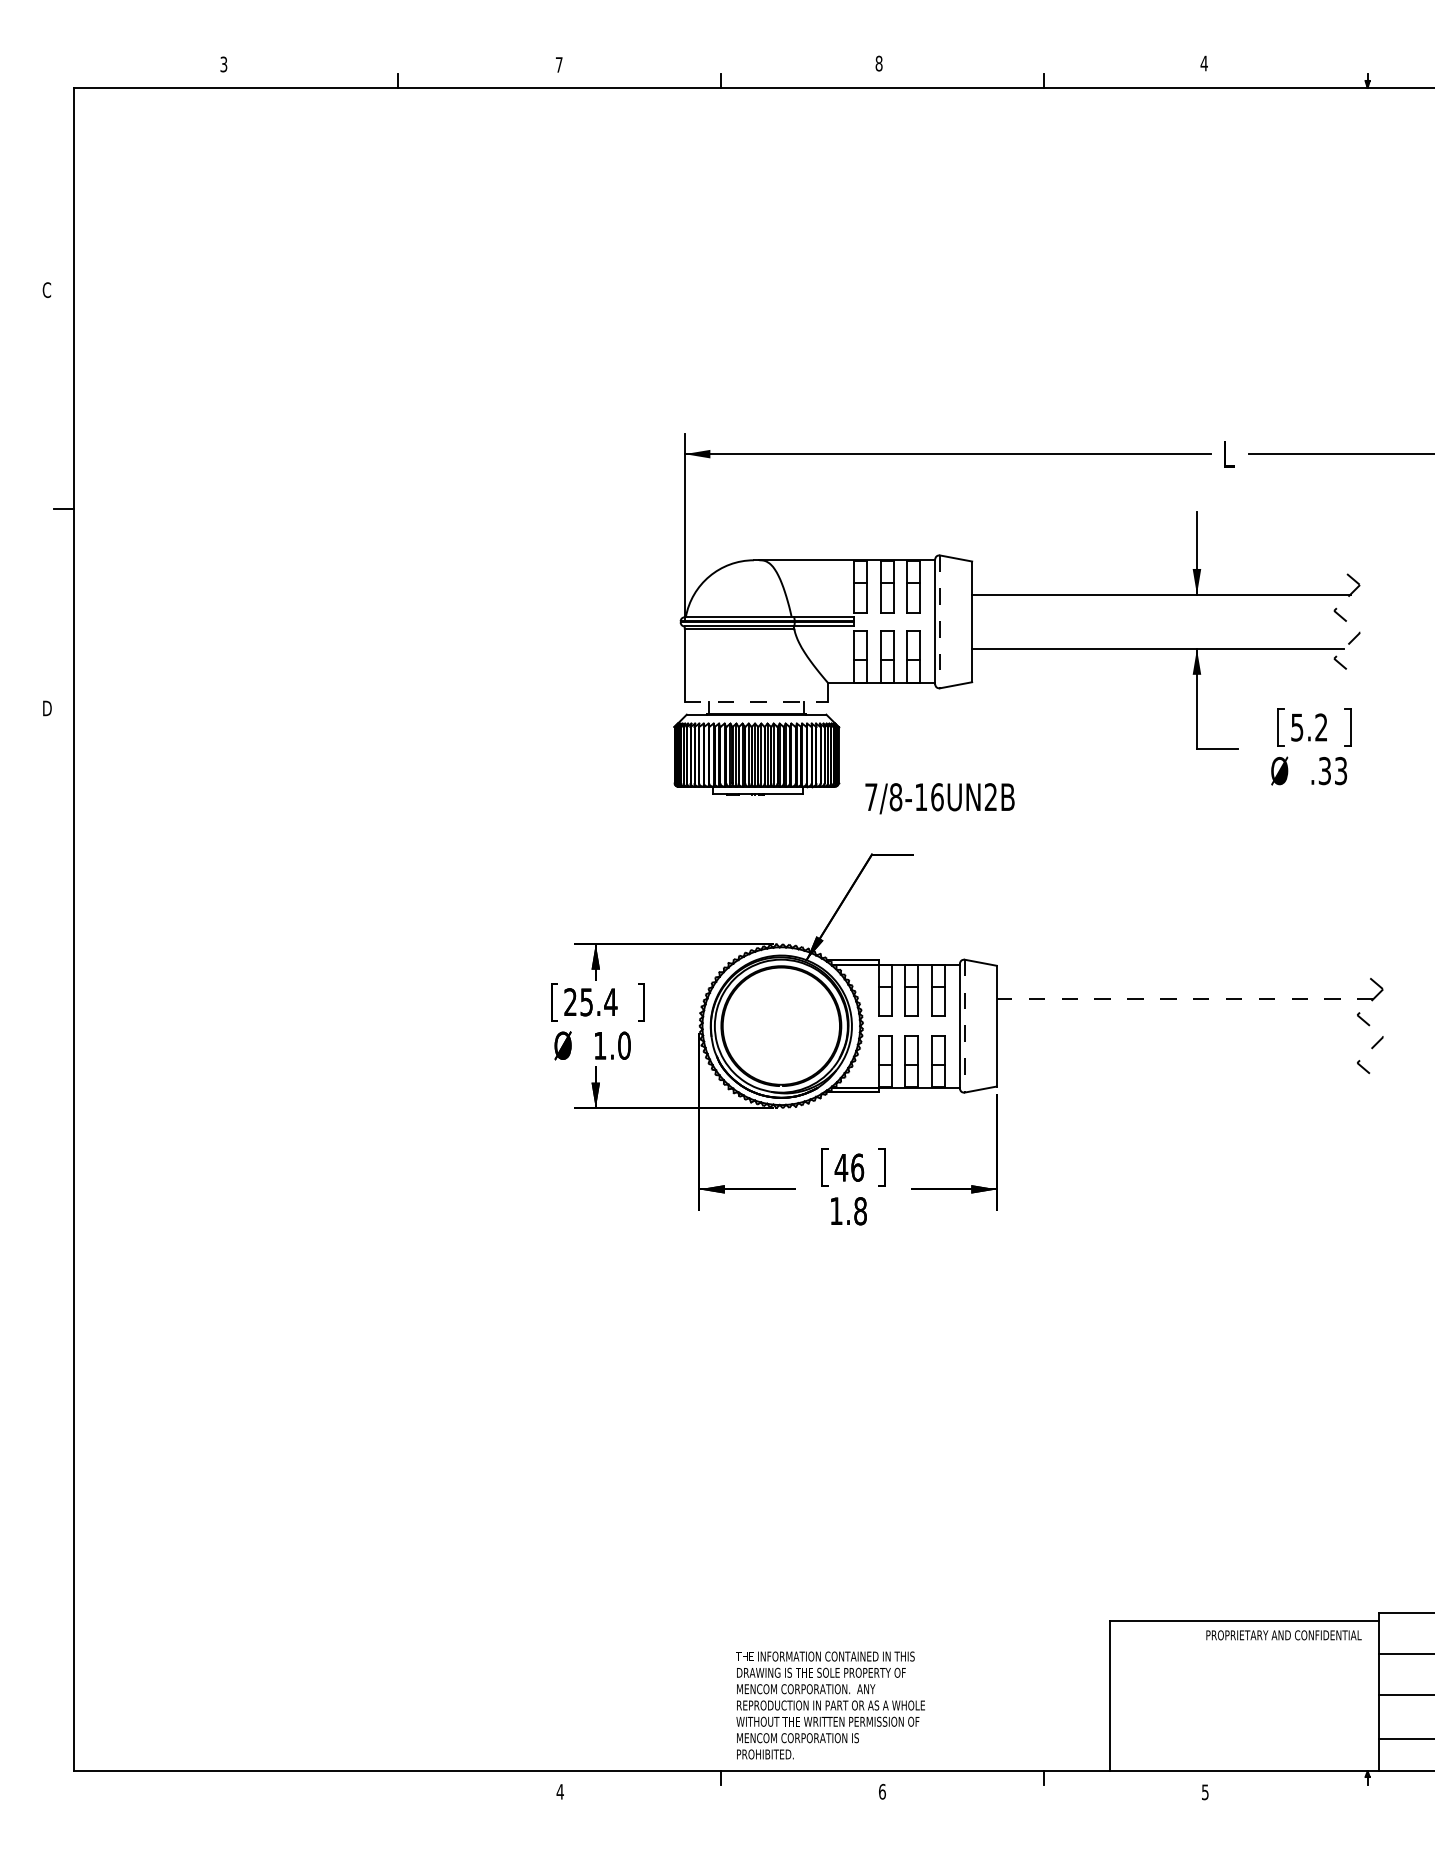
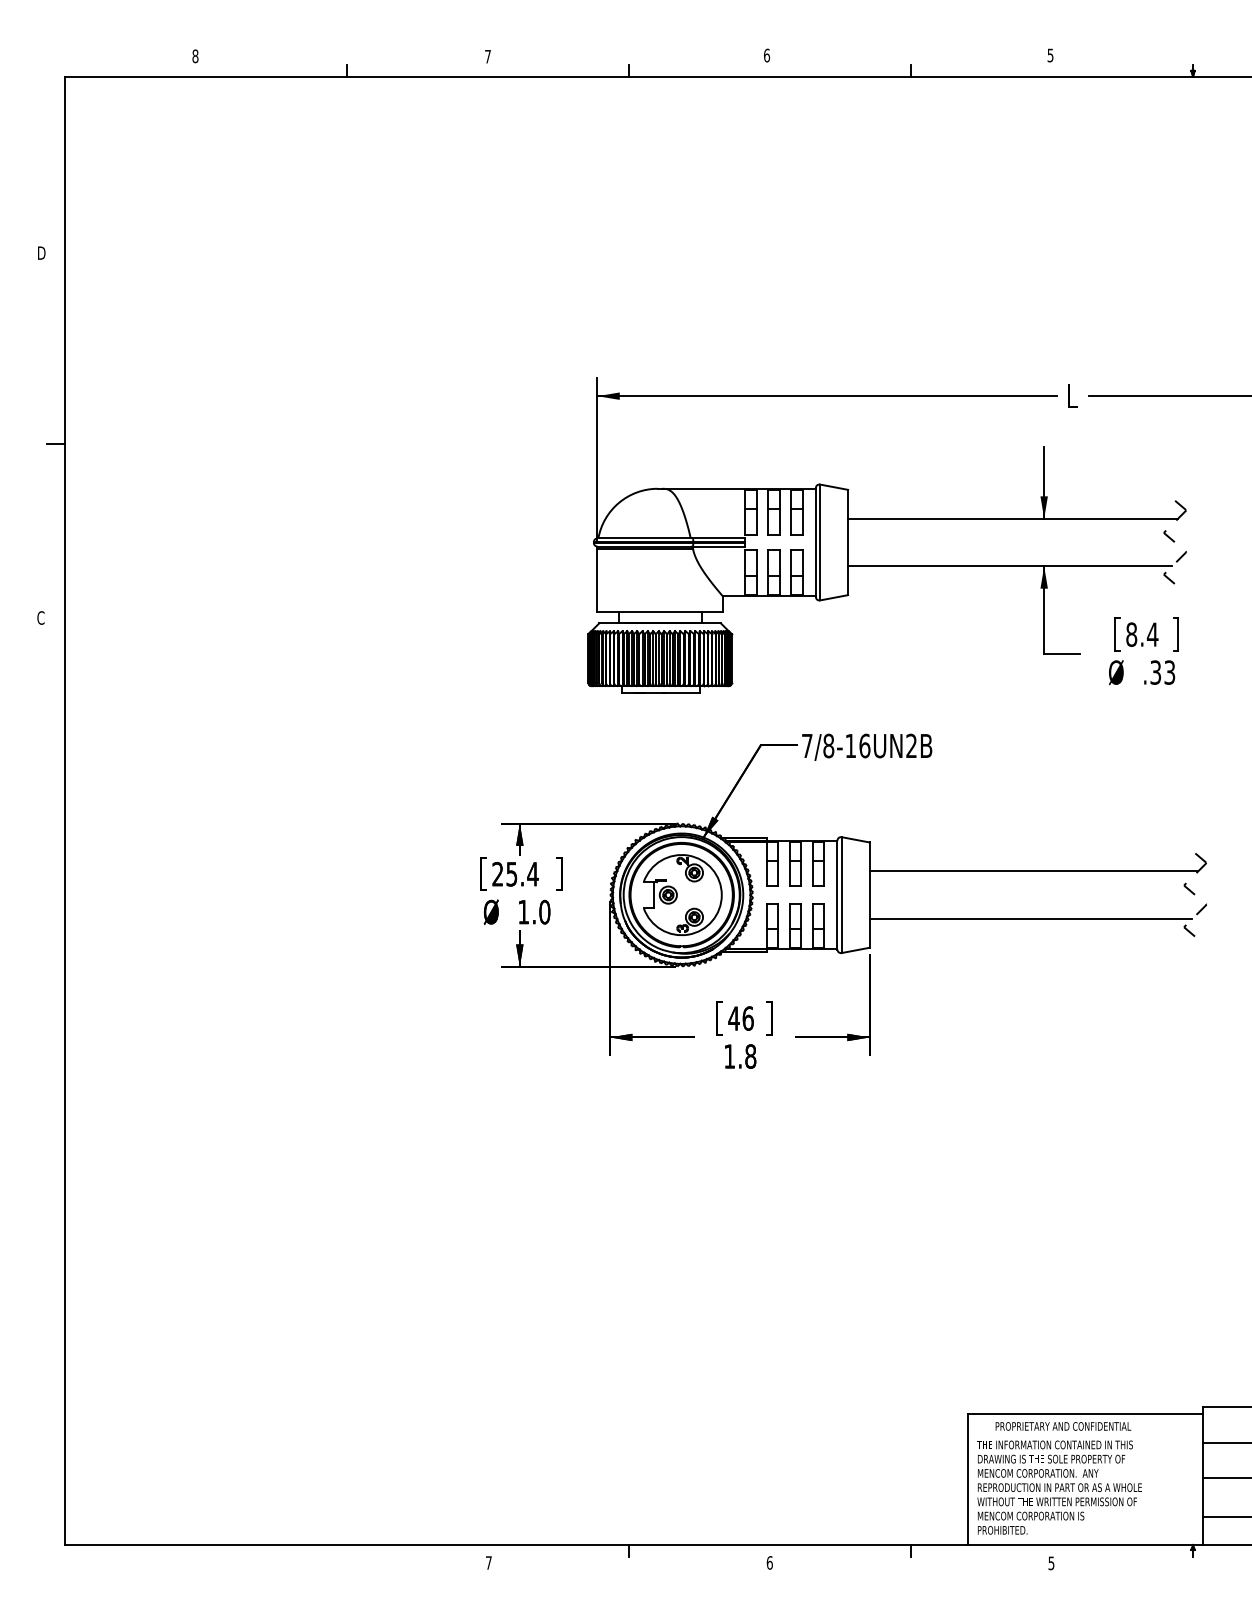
text: (878, 63) -> (766, 55), 8 -> 6
text: (1203, 63) -> (1049, 55), 4 -> 5
text: (223, 64) -> (195, 56), 3 -> 8
text: (46, 290) -> (40, 253), C -> D
line: (940, 622) -> (820, 543), dashed -> solid
line: (756, 701) -> (660, 611), dashed -> solid
text: (46, 708) -> (40, 618), D -> C
text: (1309, 727) -> (1142, 634), 5.2 -> 8.4
text: (939, 798) -> (866, 747), moved
line: (1184, 998) -> (1033, 870), dashed -> solid
part: (782, 1025) -> (682, 894), added
line: (964, 1026) -> (841, 895), dashed -> solid
line: (1181, 1053) -> (1030, 918), added
text: (1283, 1635) -> (1062, 1426), moved
text: (830, 1705) -> (1059, 1487), moved
text: (559, 1791) -> (488, 1562), 4 -> 7

